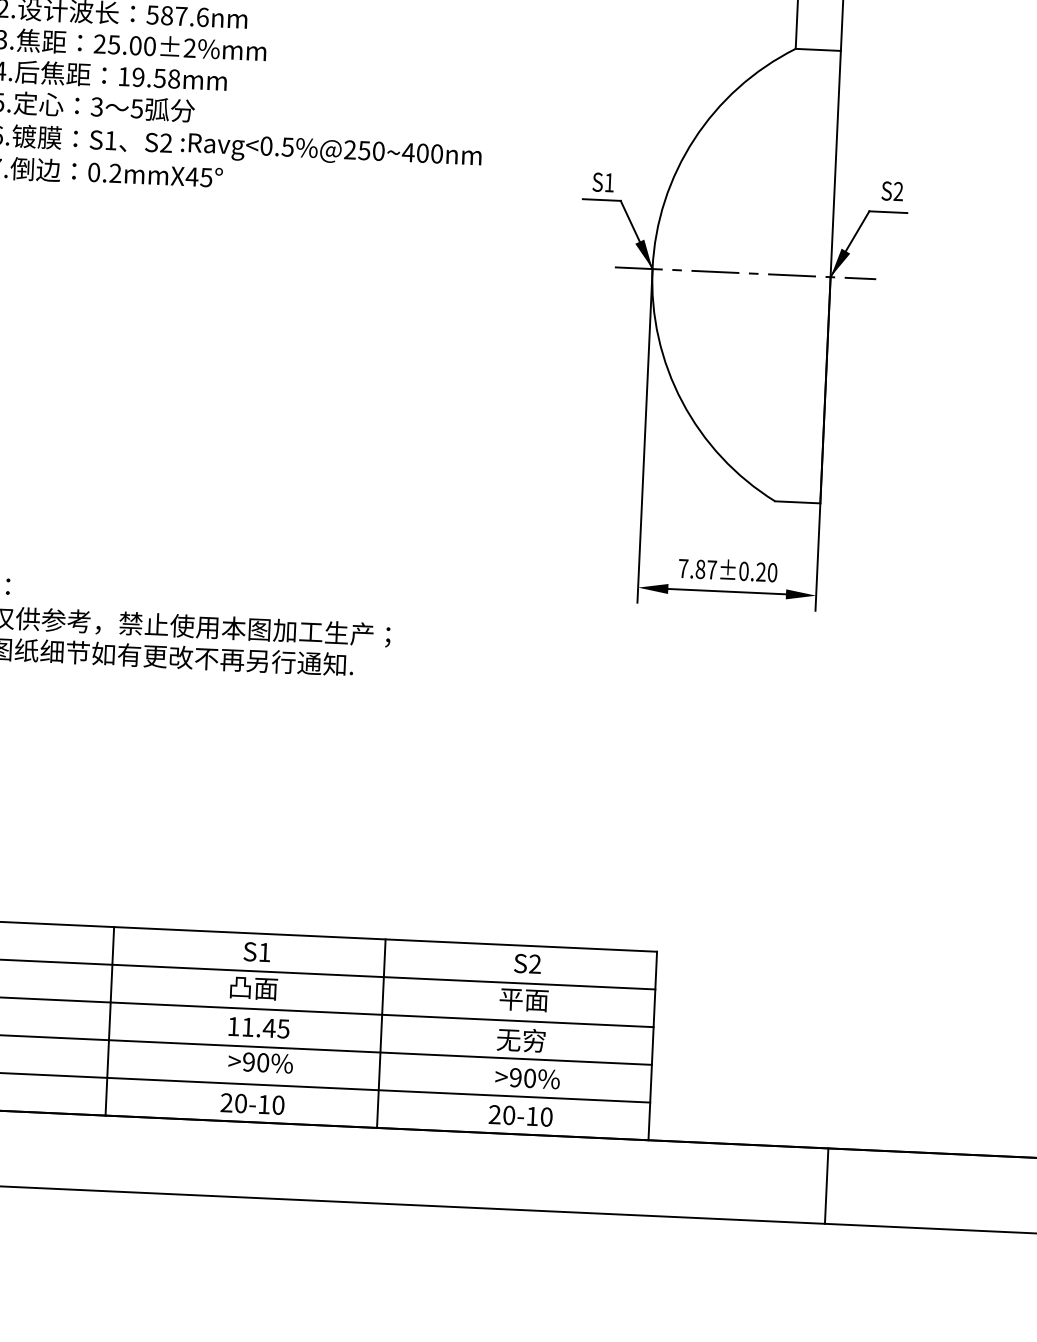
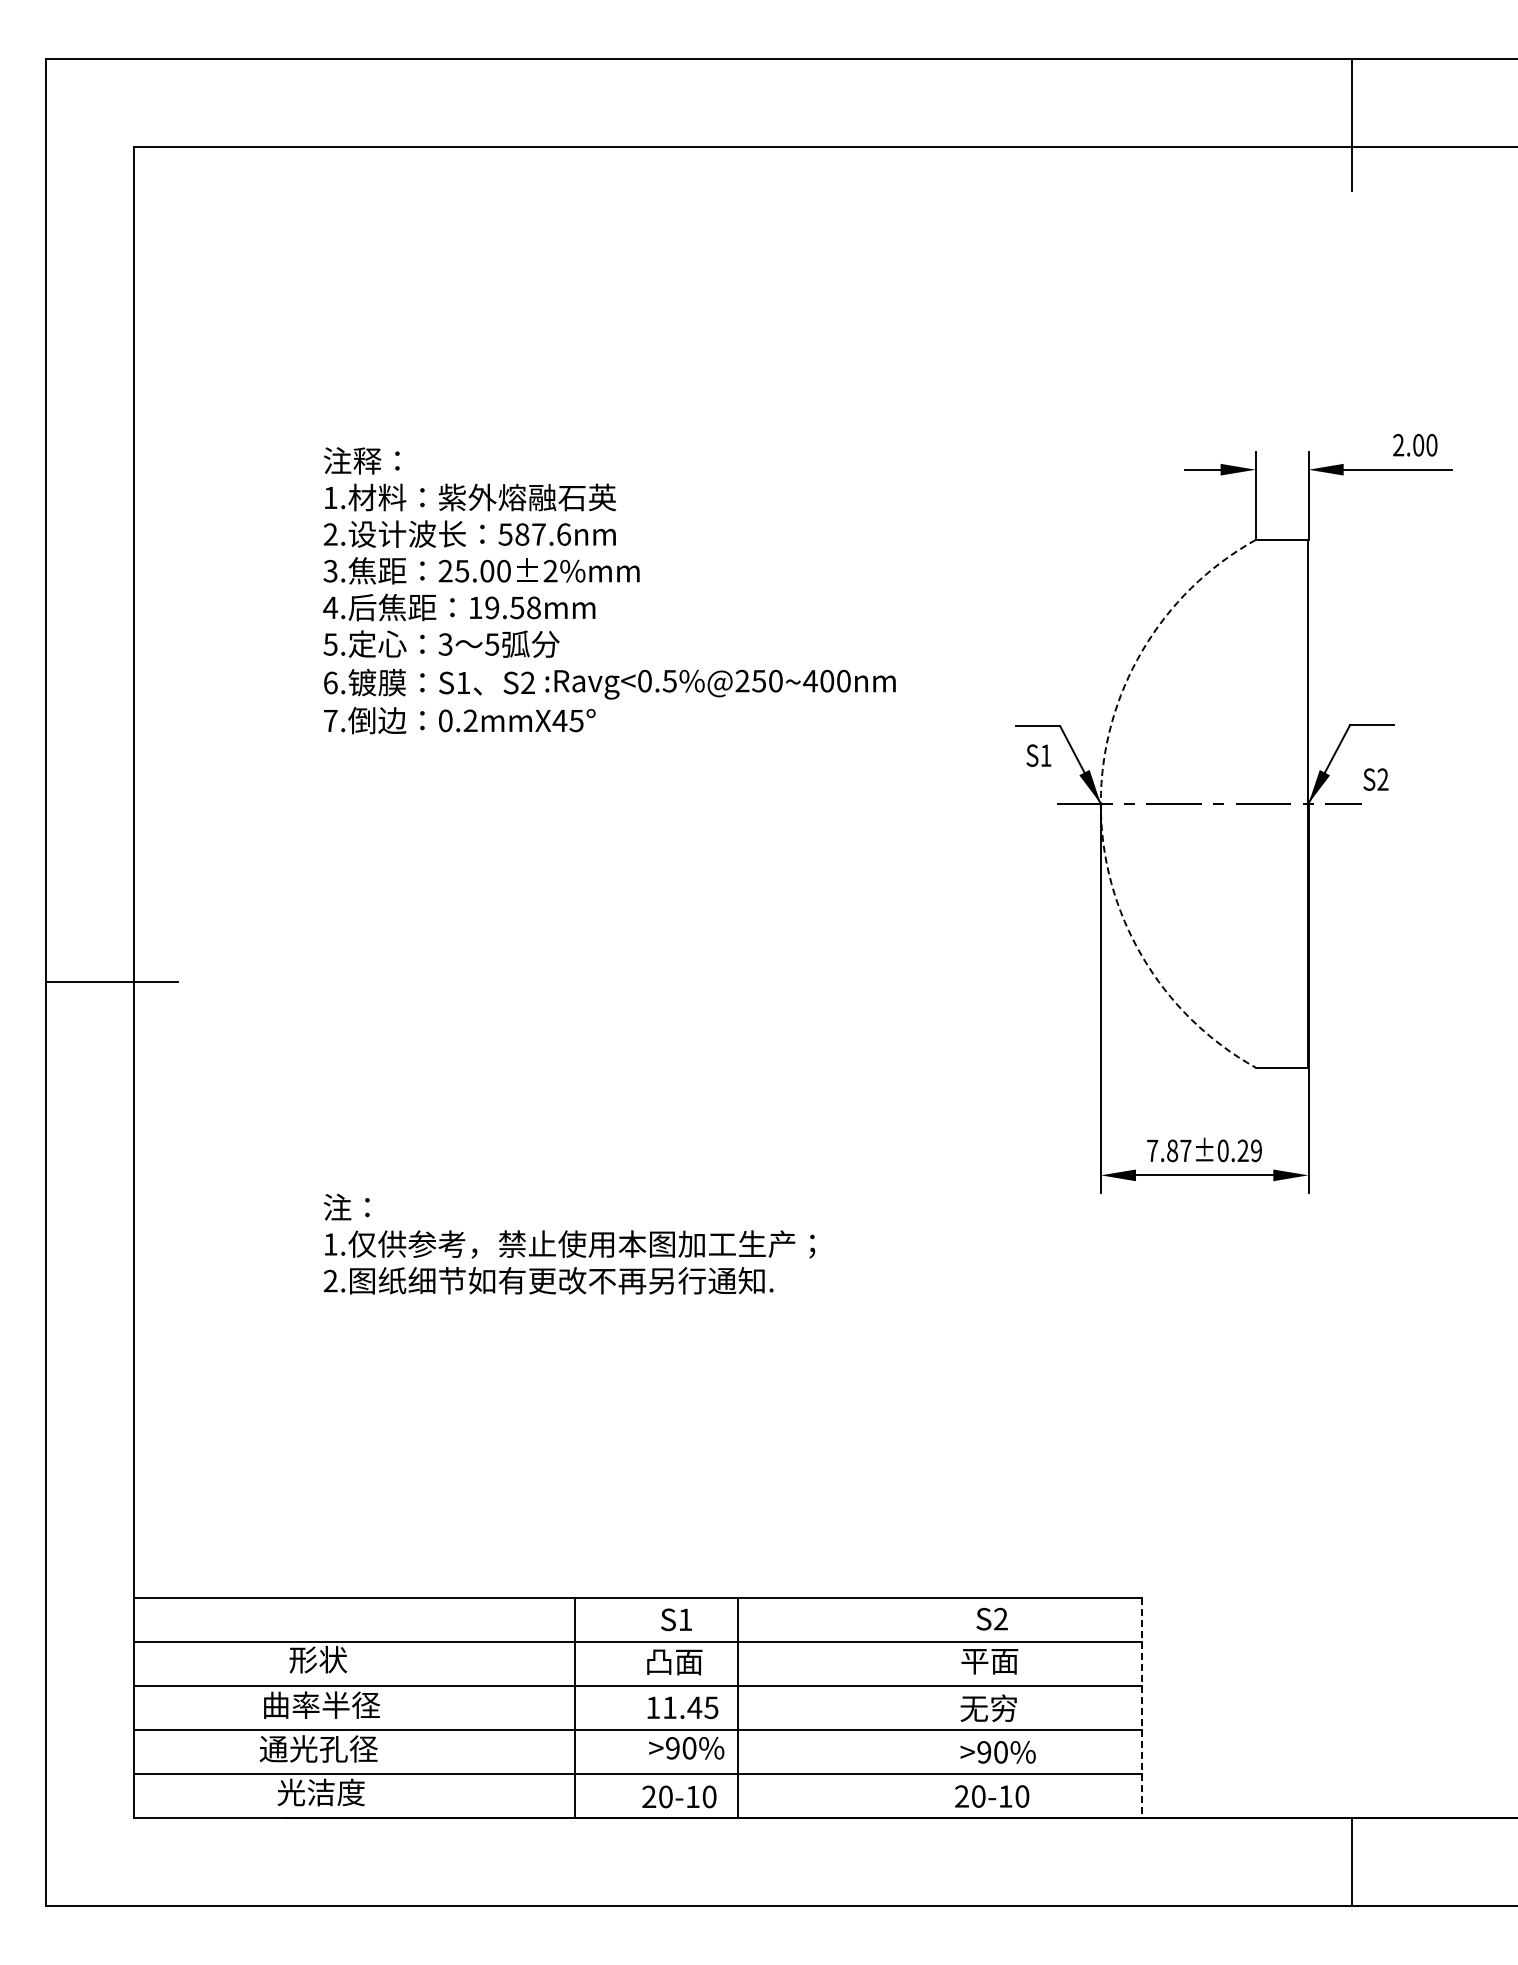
text: (602, 182) -> (1038, 755), moved
text: (892, 191) -> (1375, 779), moved
arc: (652, 268) -> (1100, 803), solid -> dashed
text: (772, 572) -> (1256, 1150), 7.87±0.20 -> 7.87±0.29
line: (109, 1021) -> (574, 1708), moved
line: (381, 1033) -> (738, 1708), moved
line: (653, 1046) -> (1142, 1708), solid -> dashed

